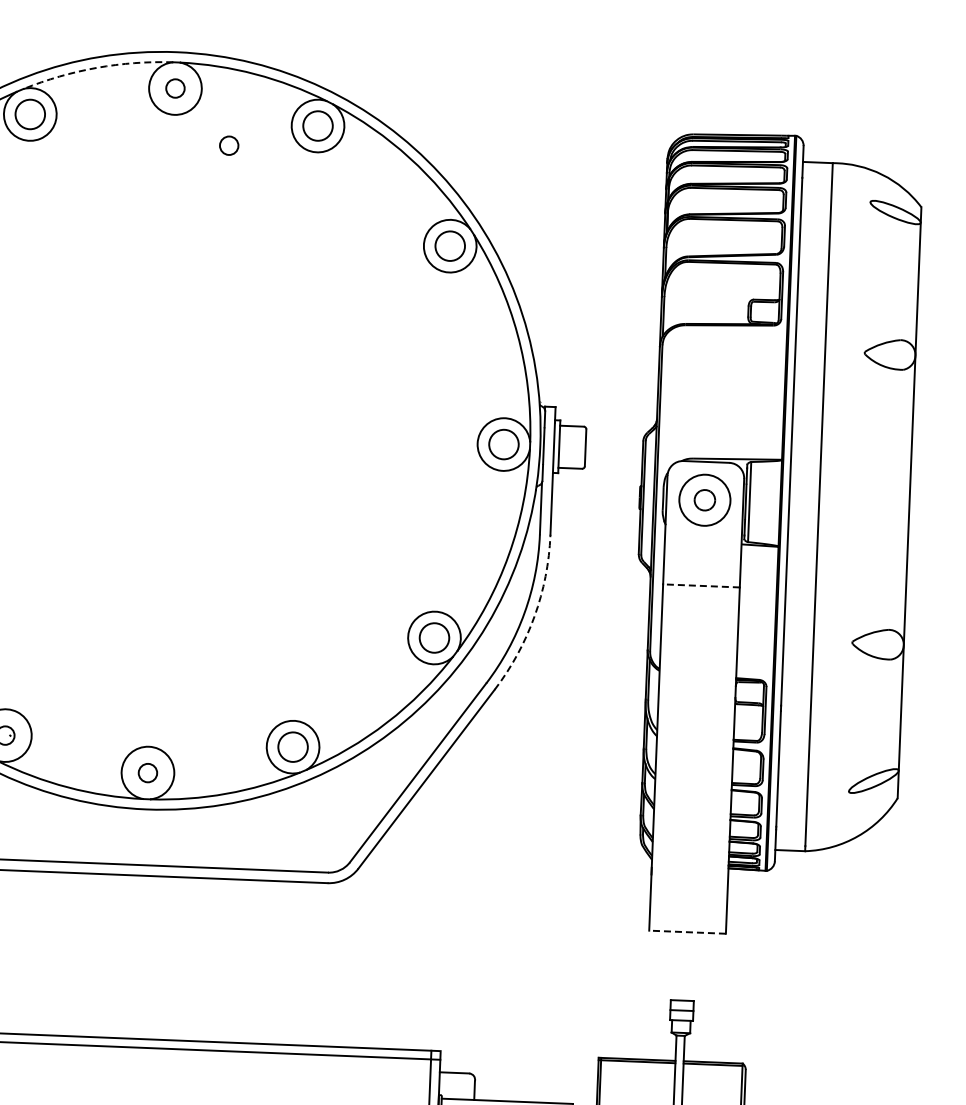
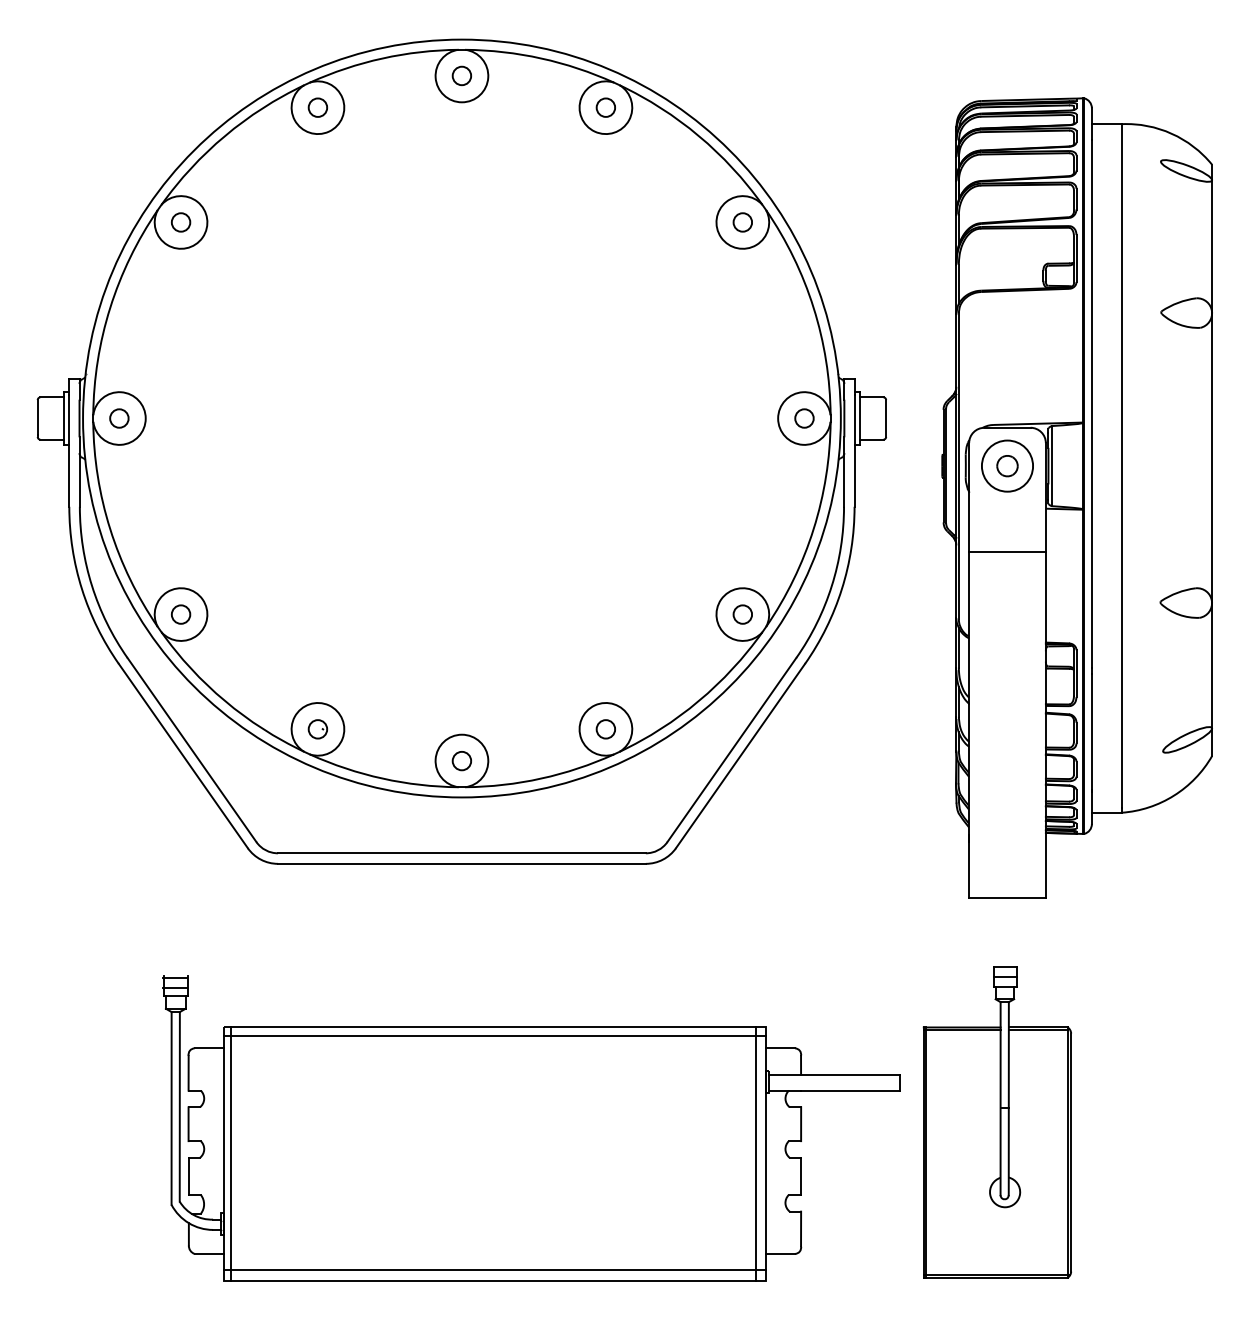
arc: (96, 67) -> (382, 58), dashed -> solid
circle: (29, 114) -> (317, 107), size x0.62
circle: (317, 125) -> (605, 107), size x0.62
circle: (228, 145) -> (517, 130), removed
circle: (449, 246) -> (742, 222), size x0.62
circle: (503, 444) -> (804, 418), size x0.62
line: (701, 585) -> (1007, 551), dashed -> solid
arc: (534, 616) -> (841, 589), dashed -> solid
circle: (434, 637) -> (742, 614), size x0.62
circle: (292, 747) -> (605, 729), size x0.62
line: (687, 932) -> (1007, 898), dashed -> solid

